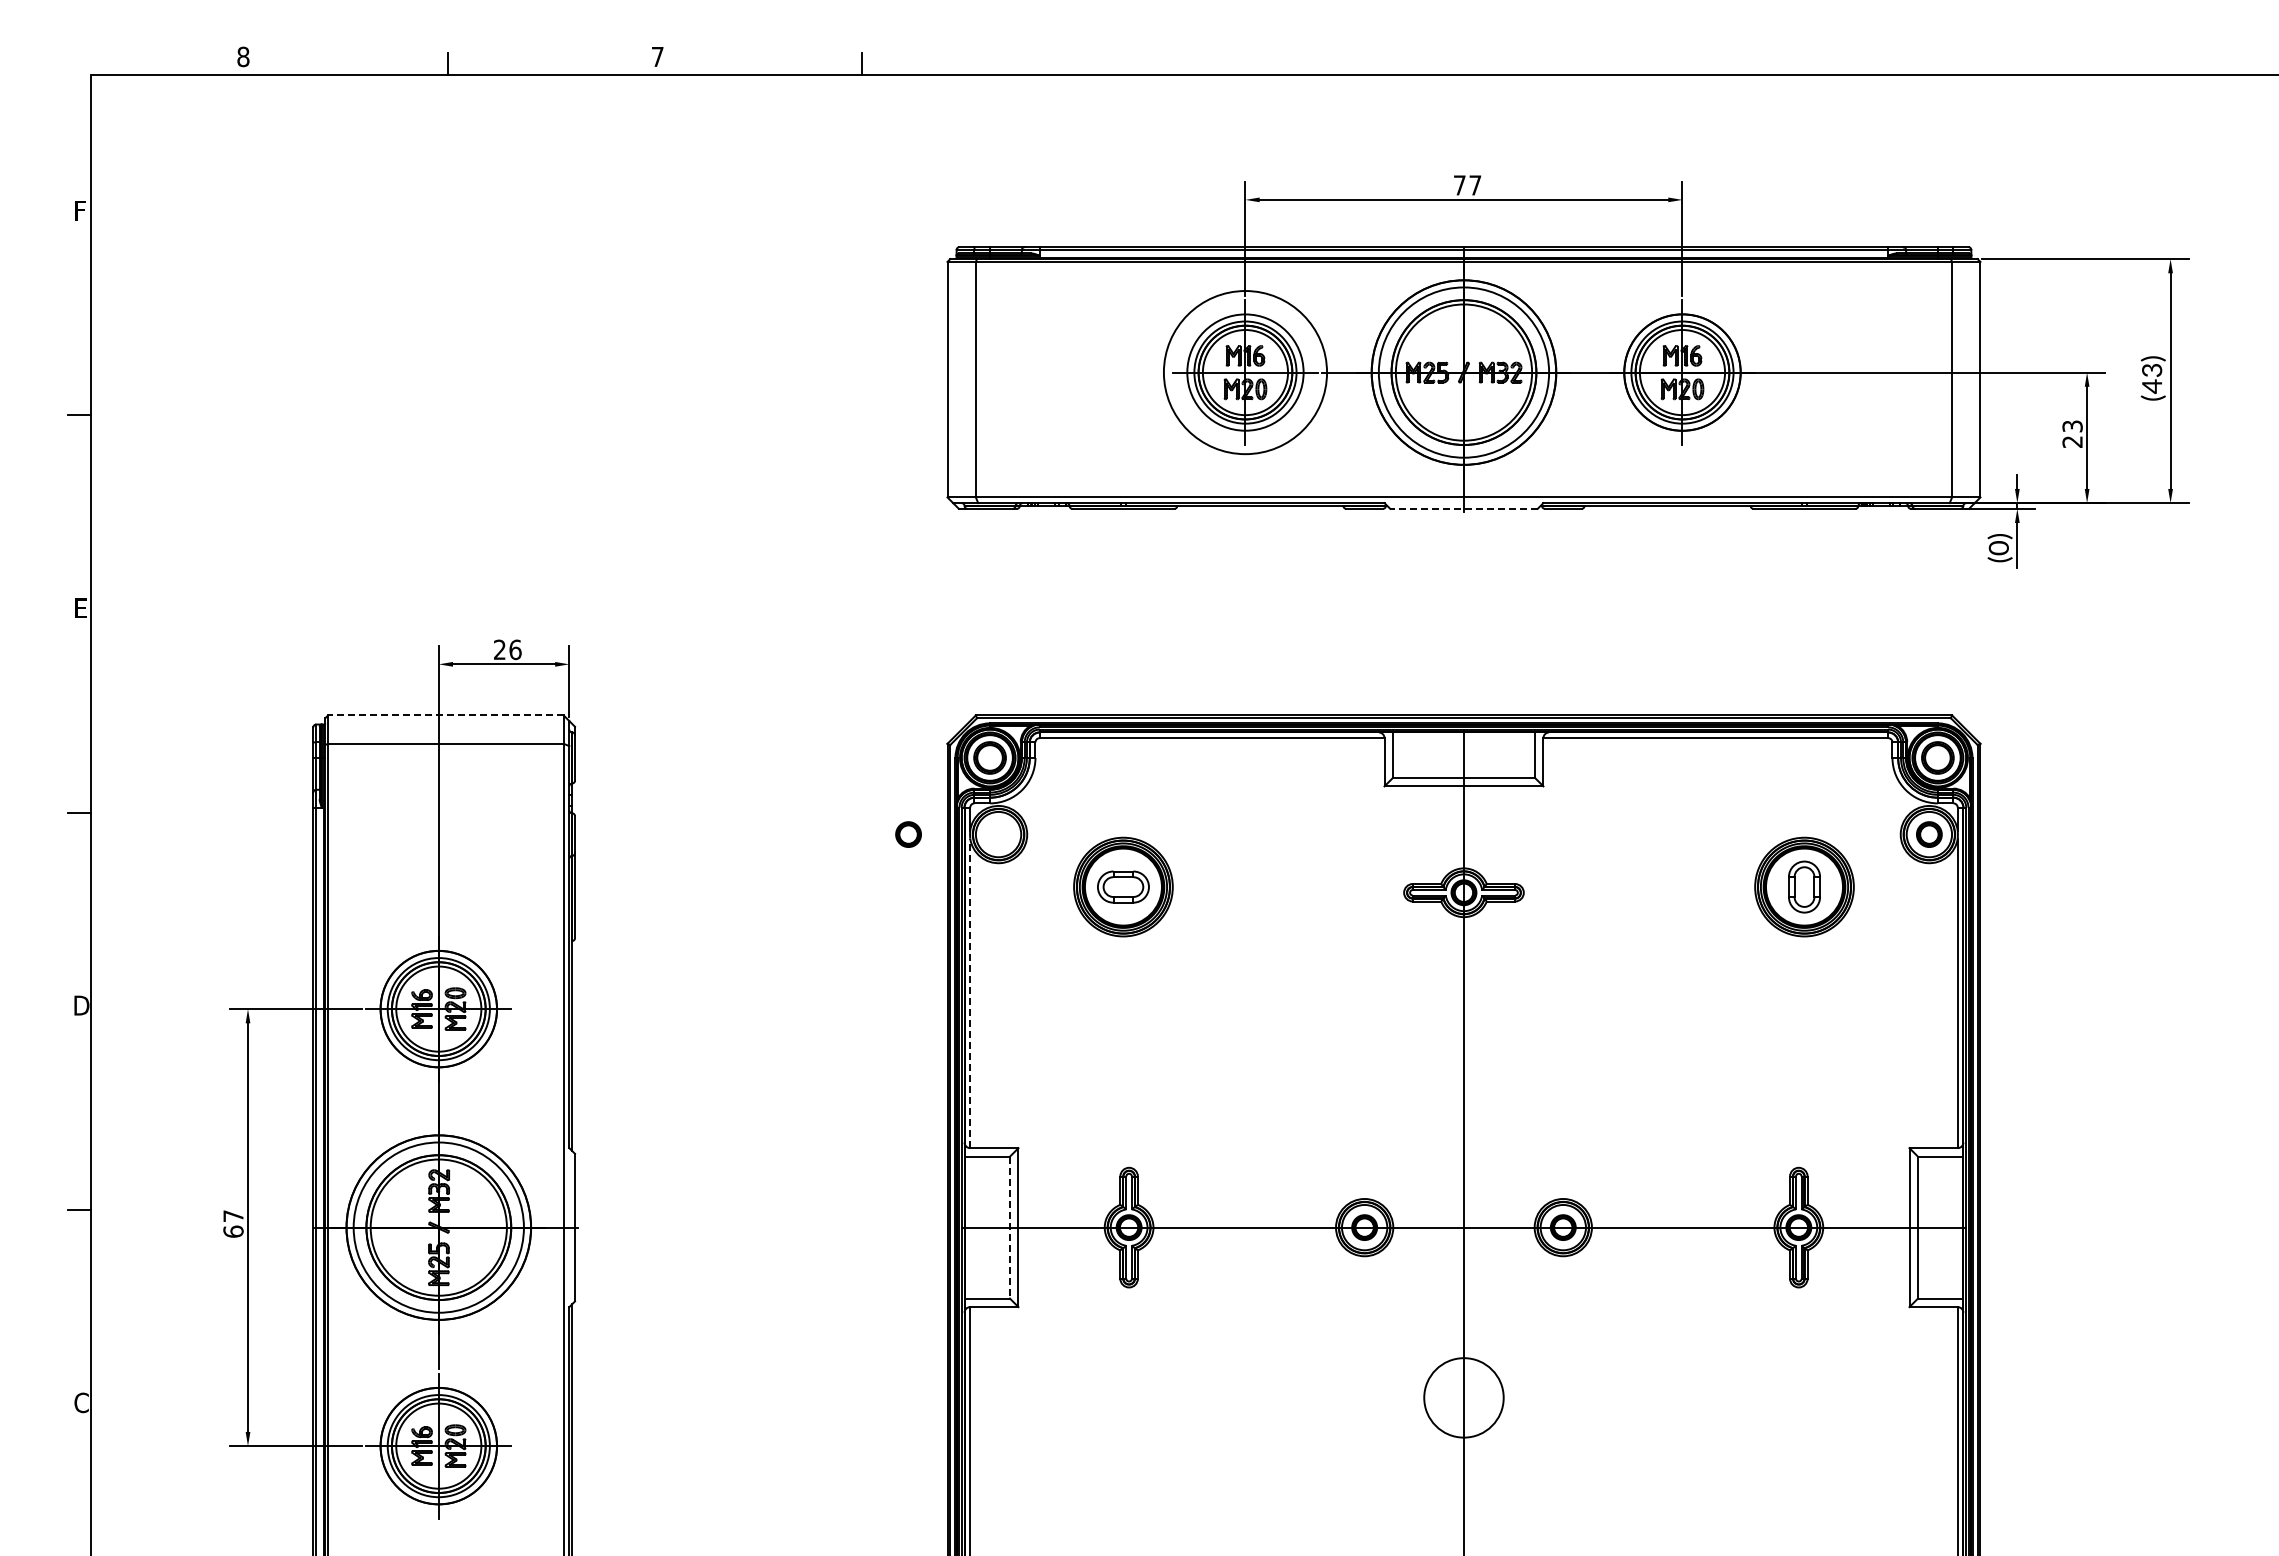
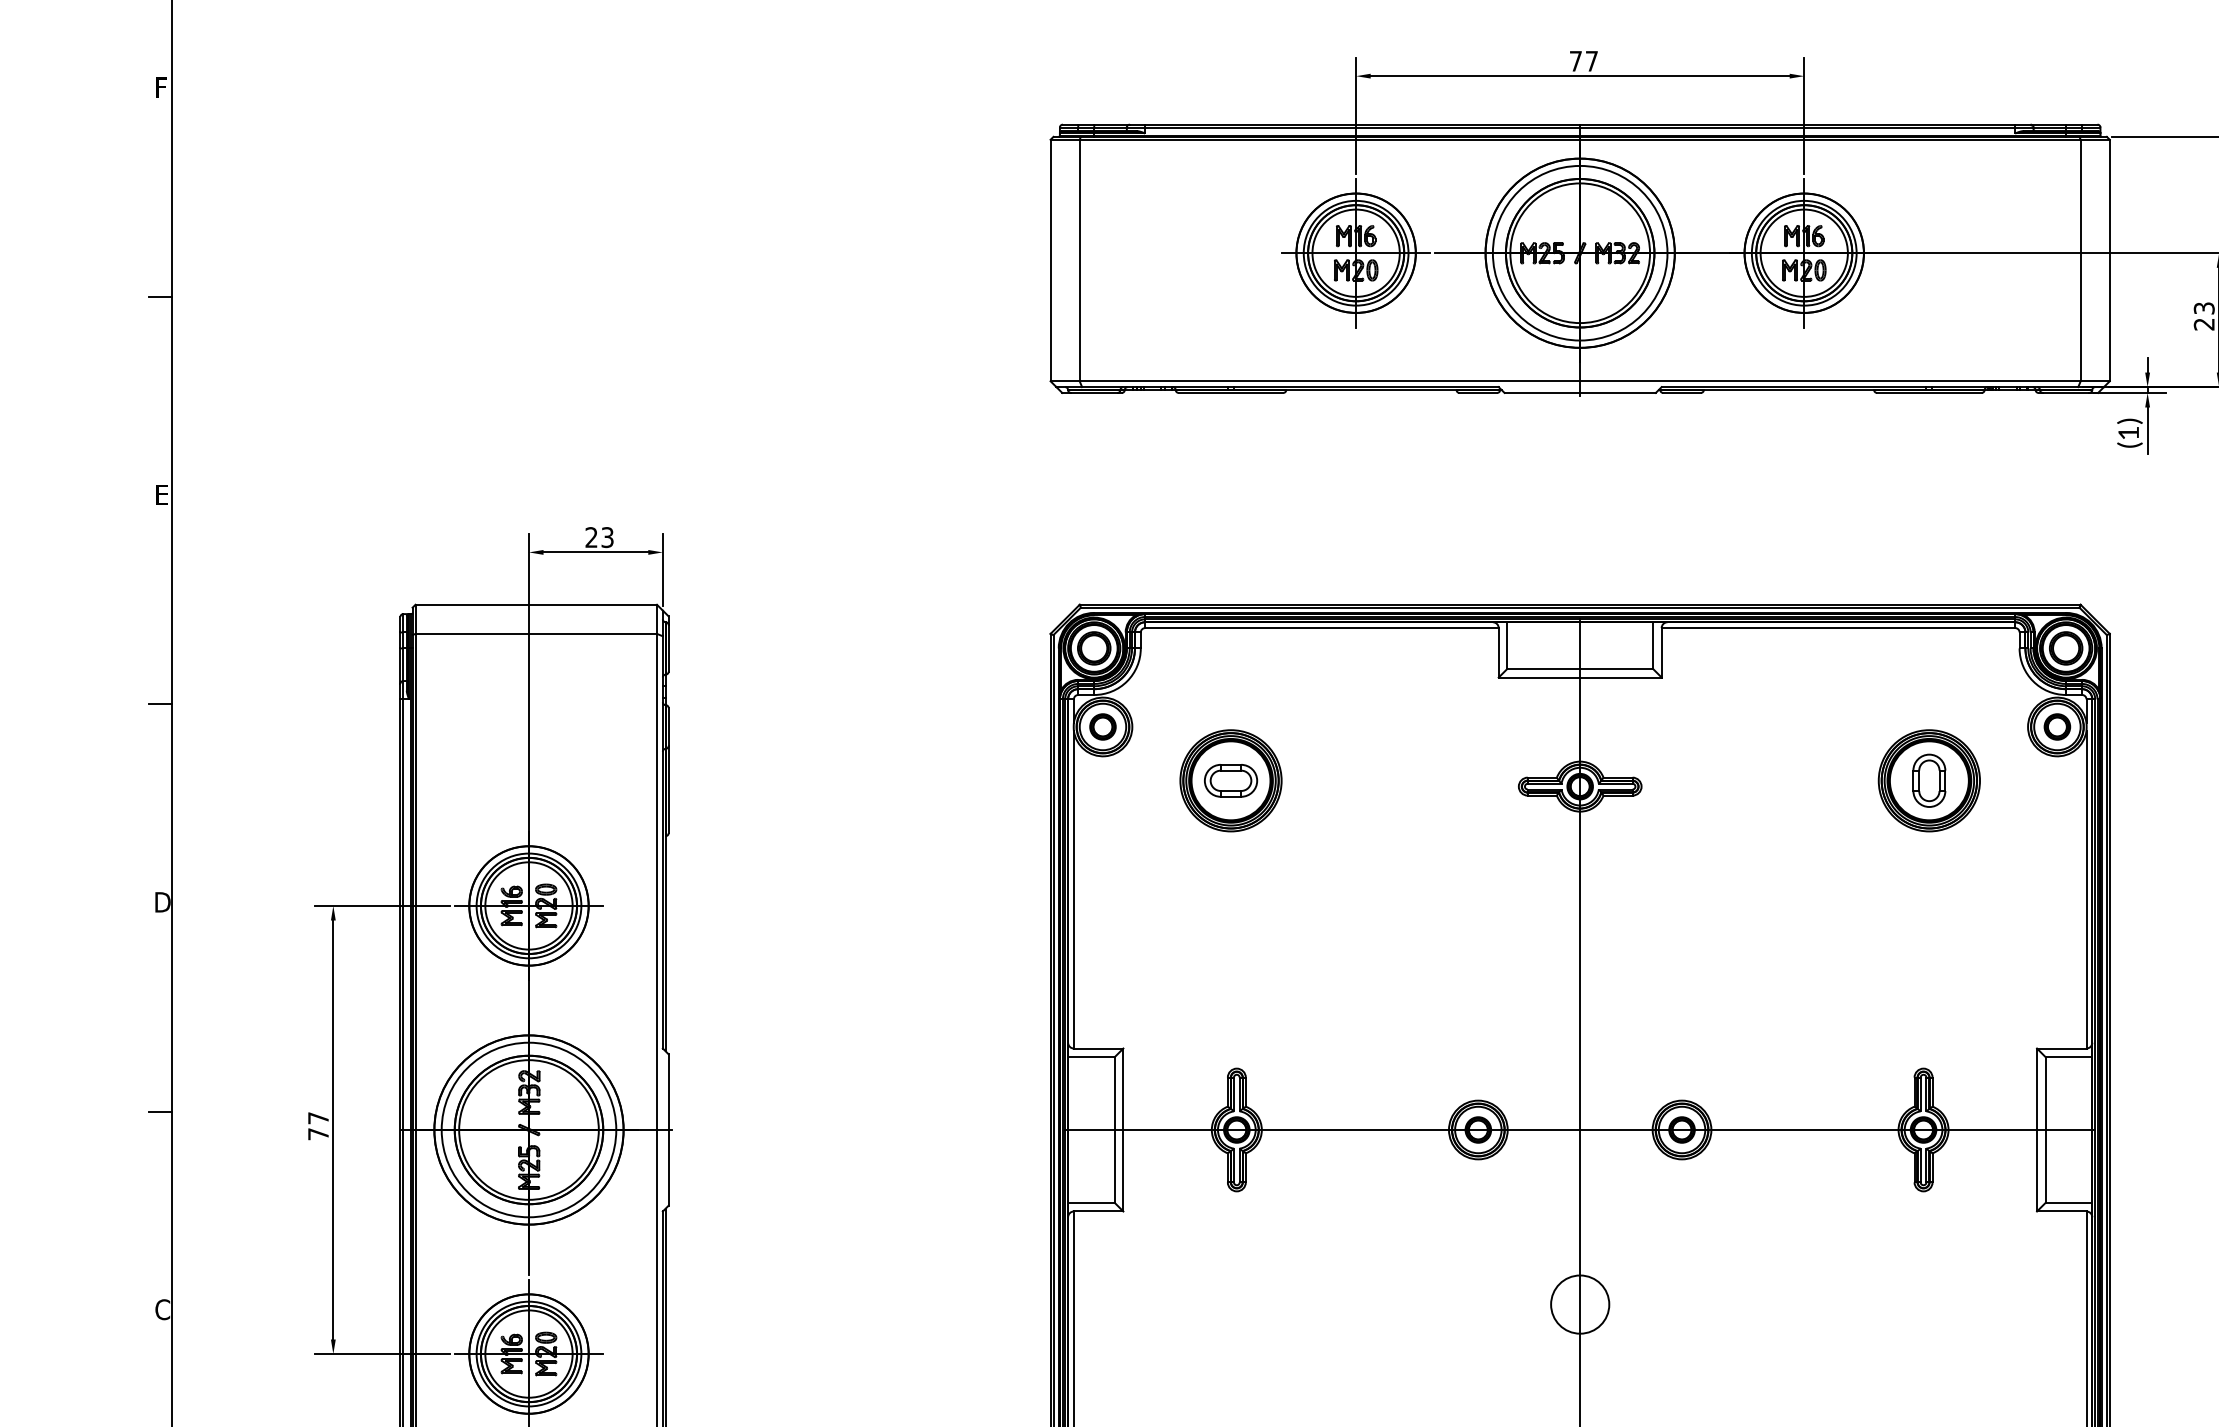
circle: (1245, 372) -> (1356, 253), size x0.71
line: (1463, 508) -> (1579, 392), dashed -> solid
text: (1998, 548) -> (2128, 433), (0) -> (1)
text: (515, 649) -> (607, 537), 26 -> 23
line: (445, 715) -> (535, 604), dashed -> solid
part: (908, 834) -> (1102, 726), moved
line: (970, 993) -> (1074, 889), dashed -> solid
line: (1009, 1227) -> (1114, 1129), dashed -> solid
text: (233, 1231) -> (318, 1133), 67 -> 77
circle: (1463, 1397) -> (1579, 1304), size x0.71

